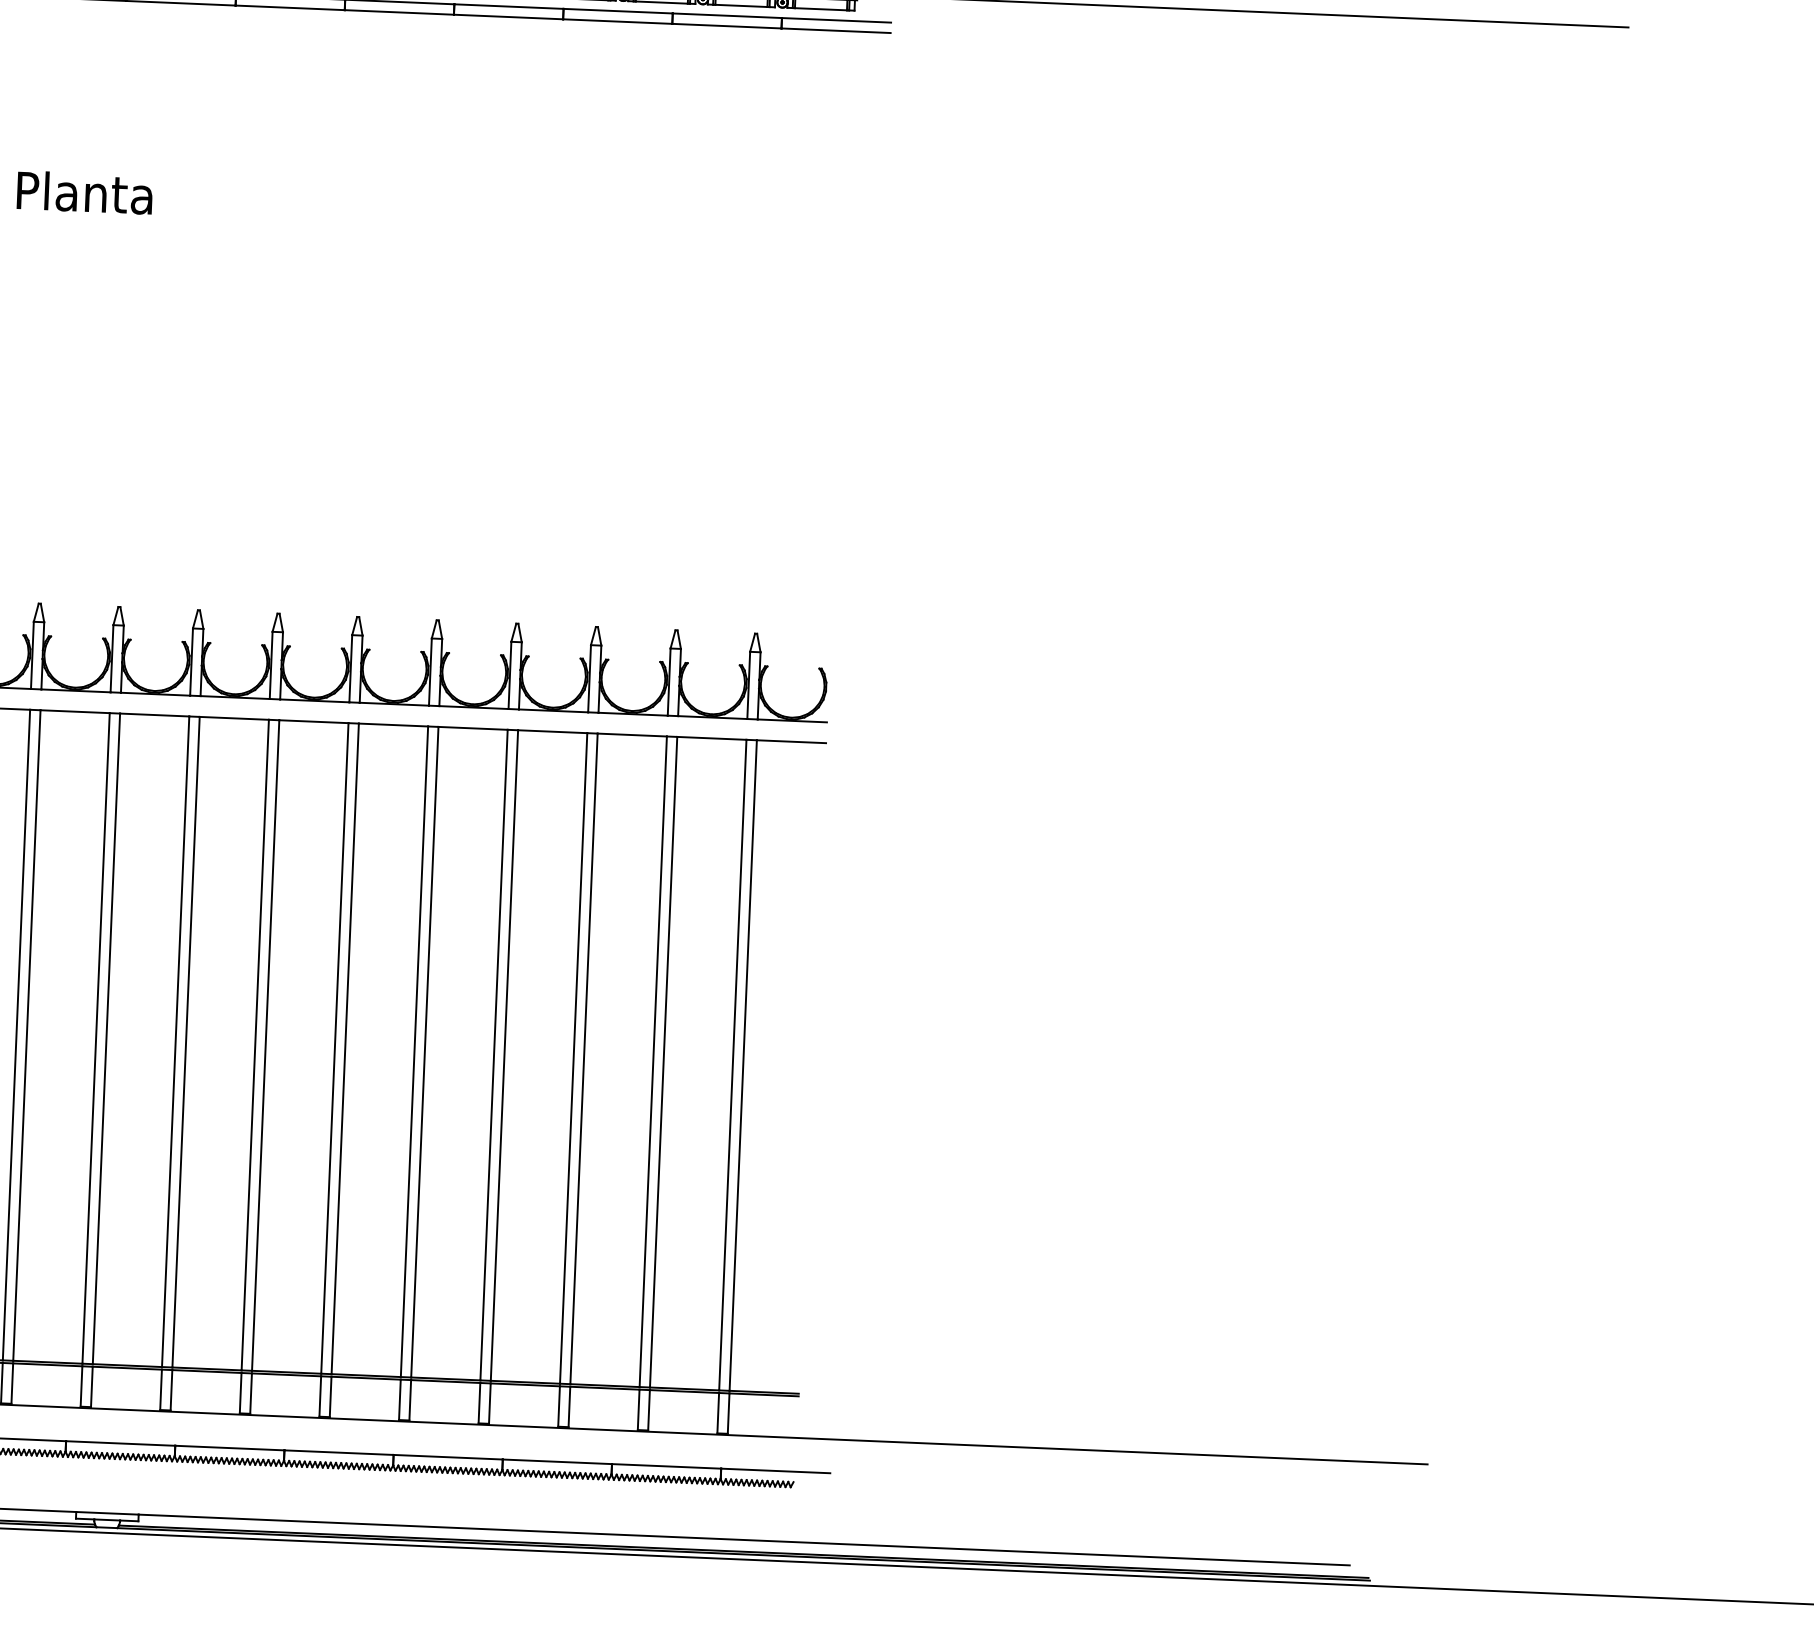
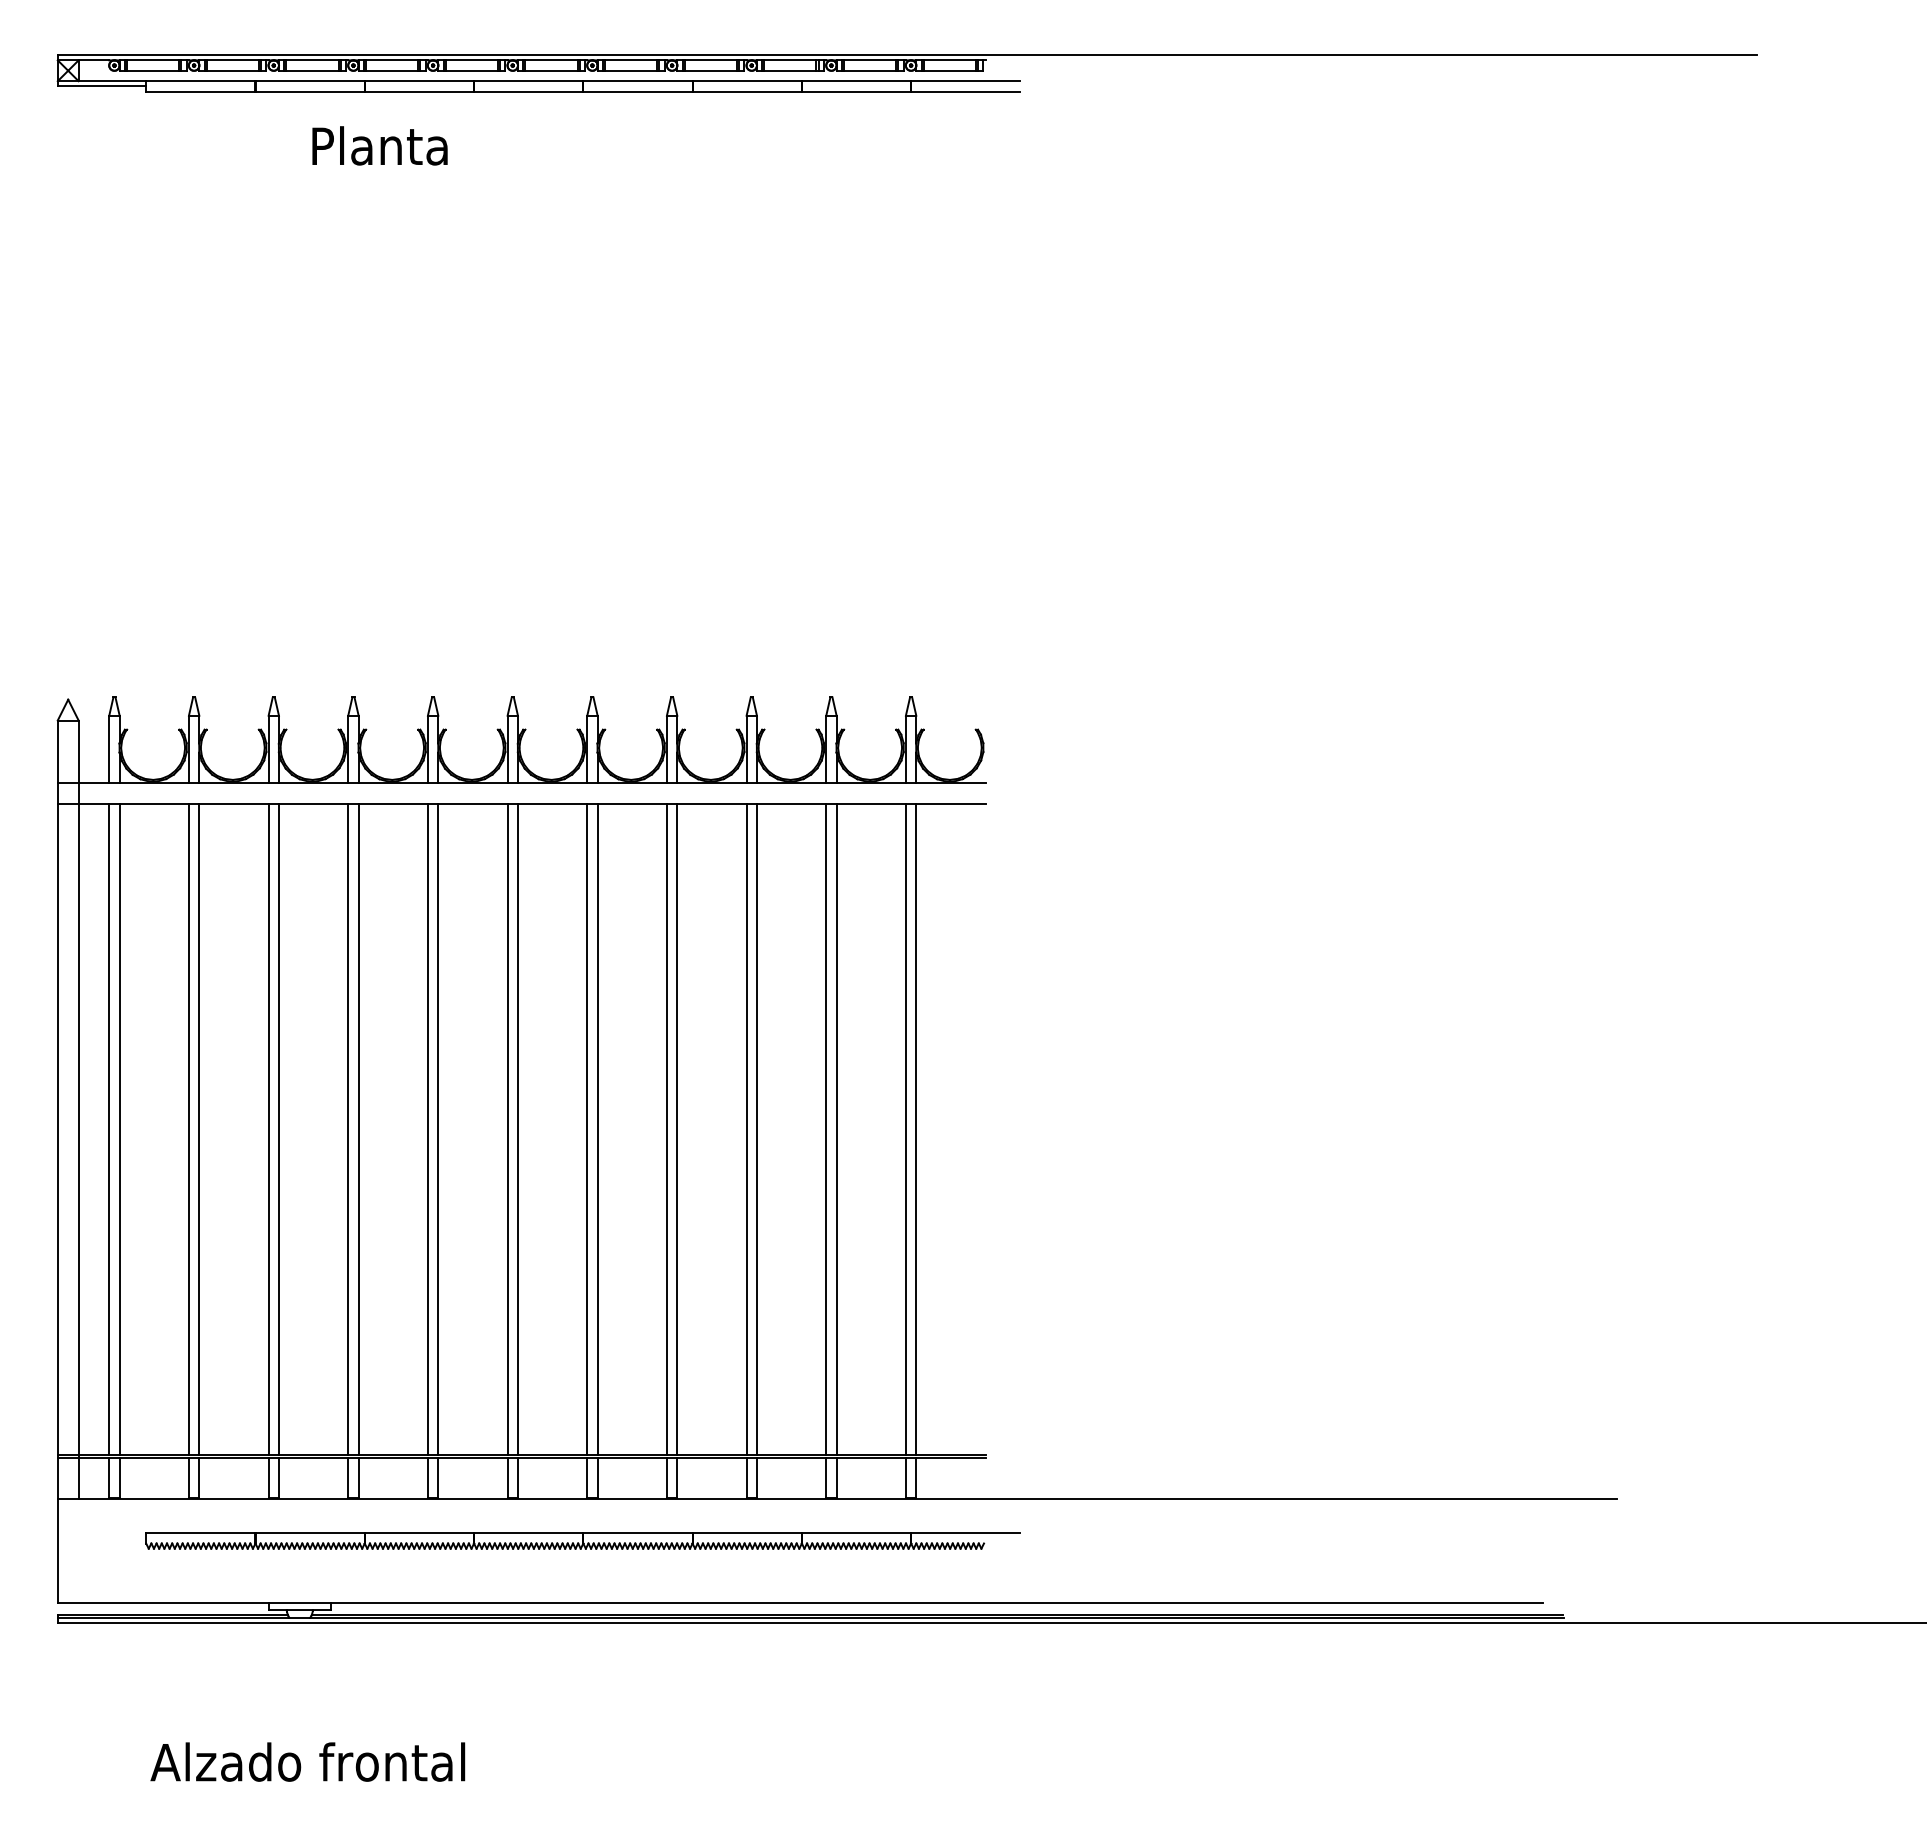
text: (84, 192) -> (379, 145), moved

